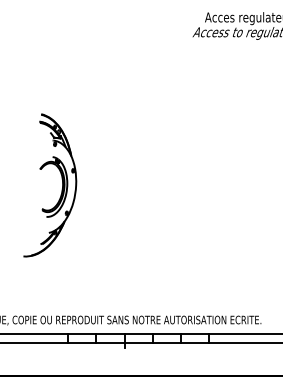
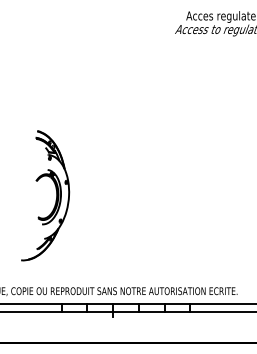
part: (62, 185) -> (56, 195), moved

